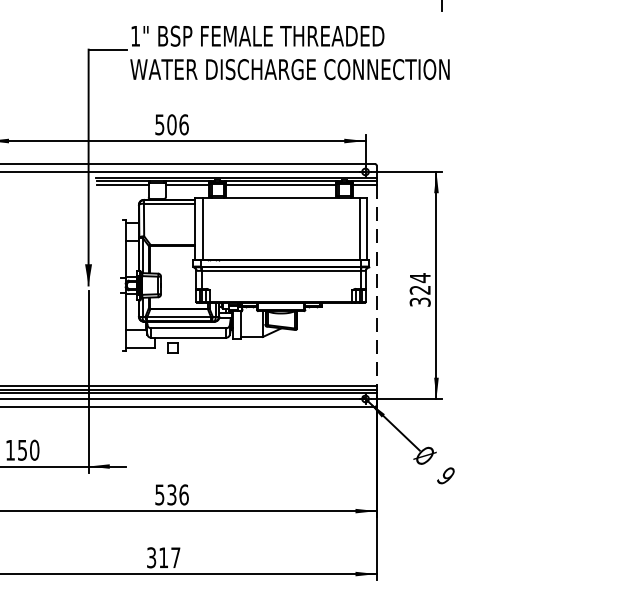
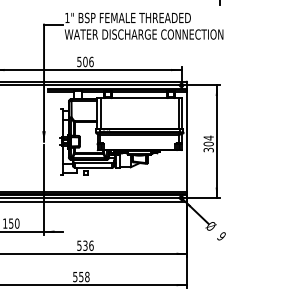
line: (377, 284) -> (187, 141), dashed -> solid
text: (419, 288) -> (208, 143), 324 -> 304
text: (164, 556) -> (81, 276), 317 -> 558

